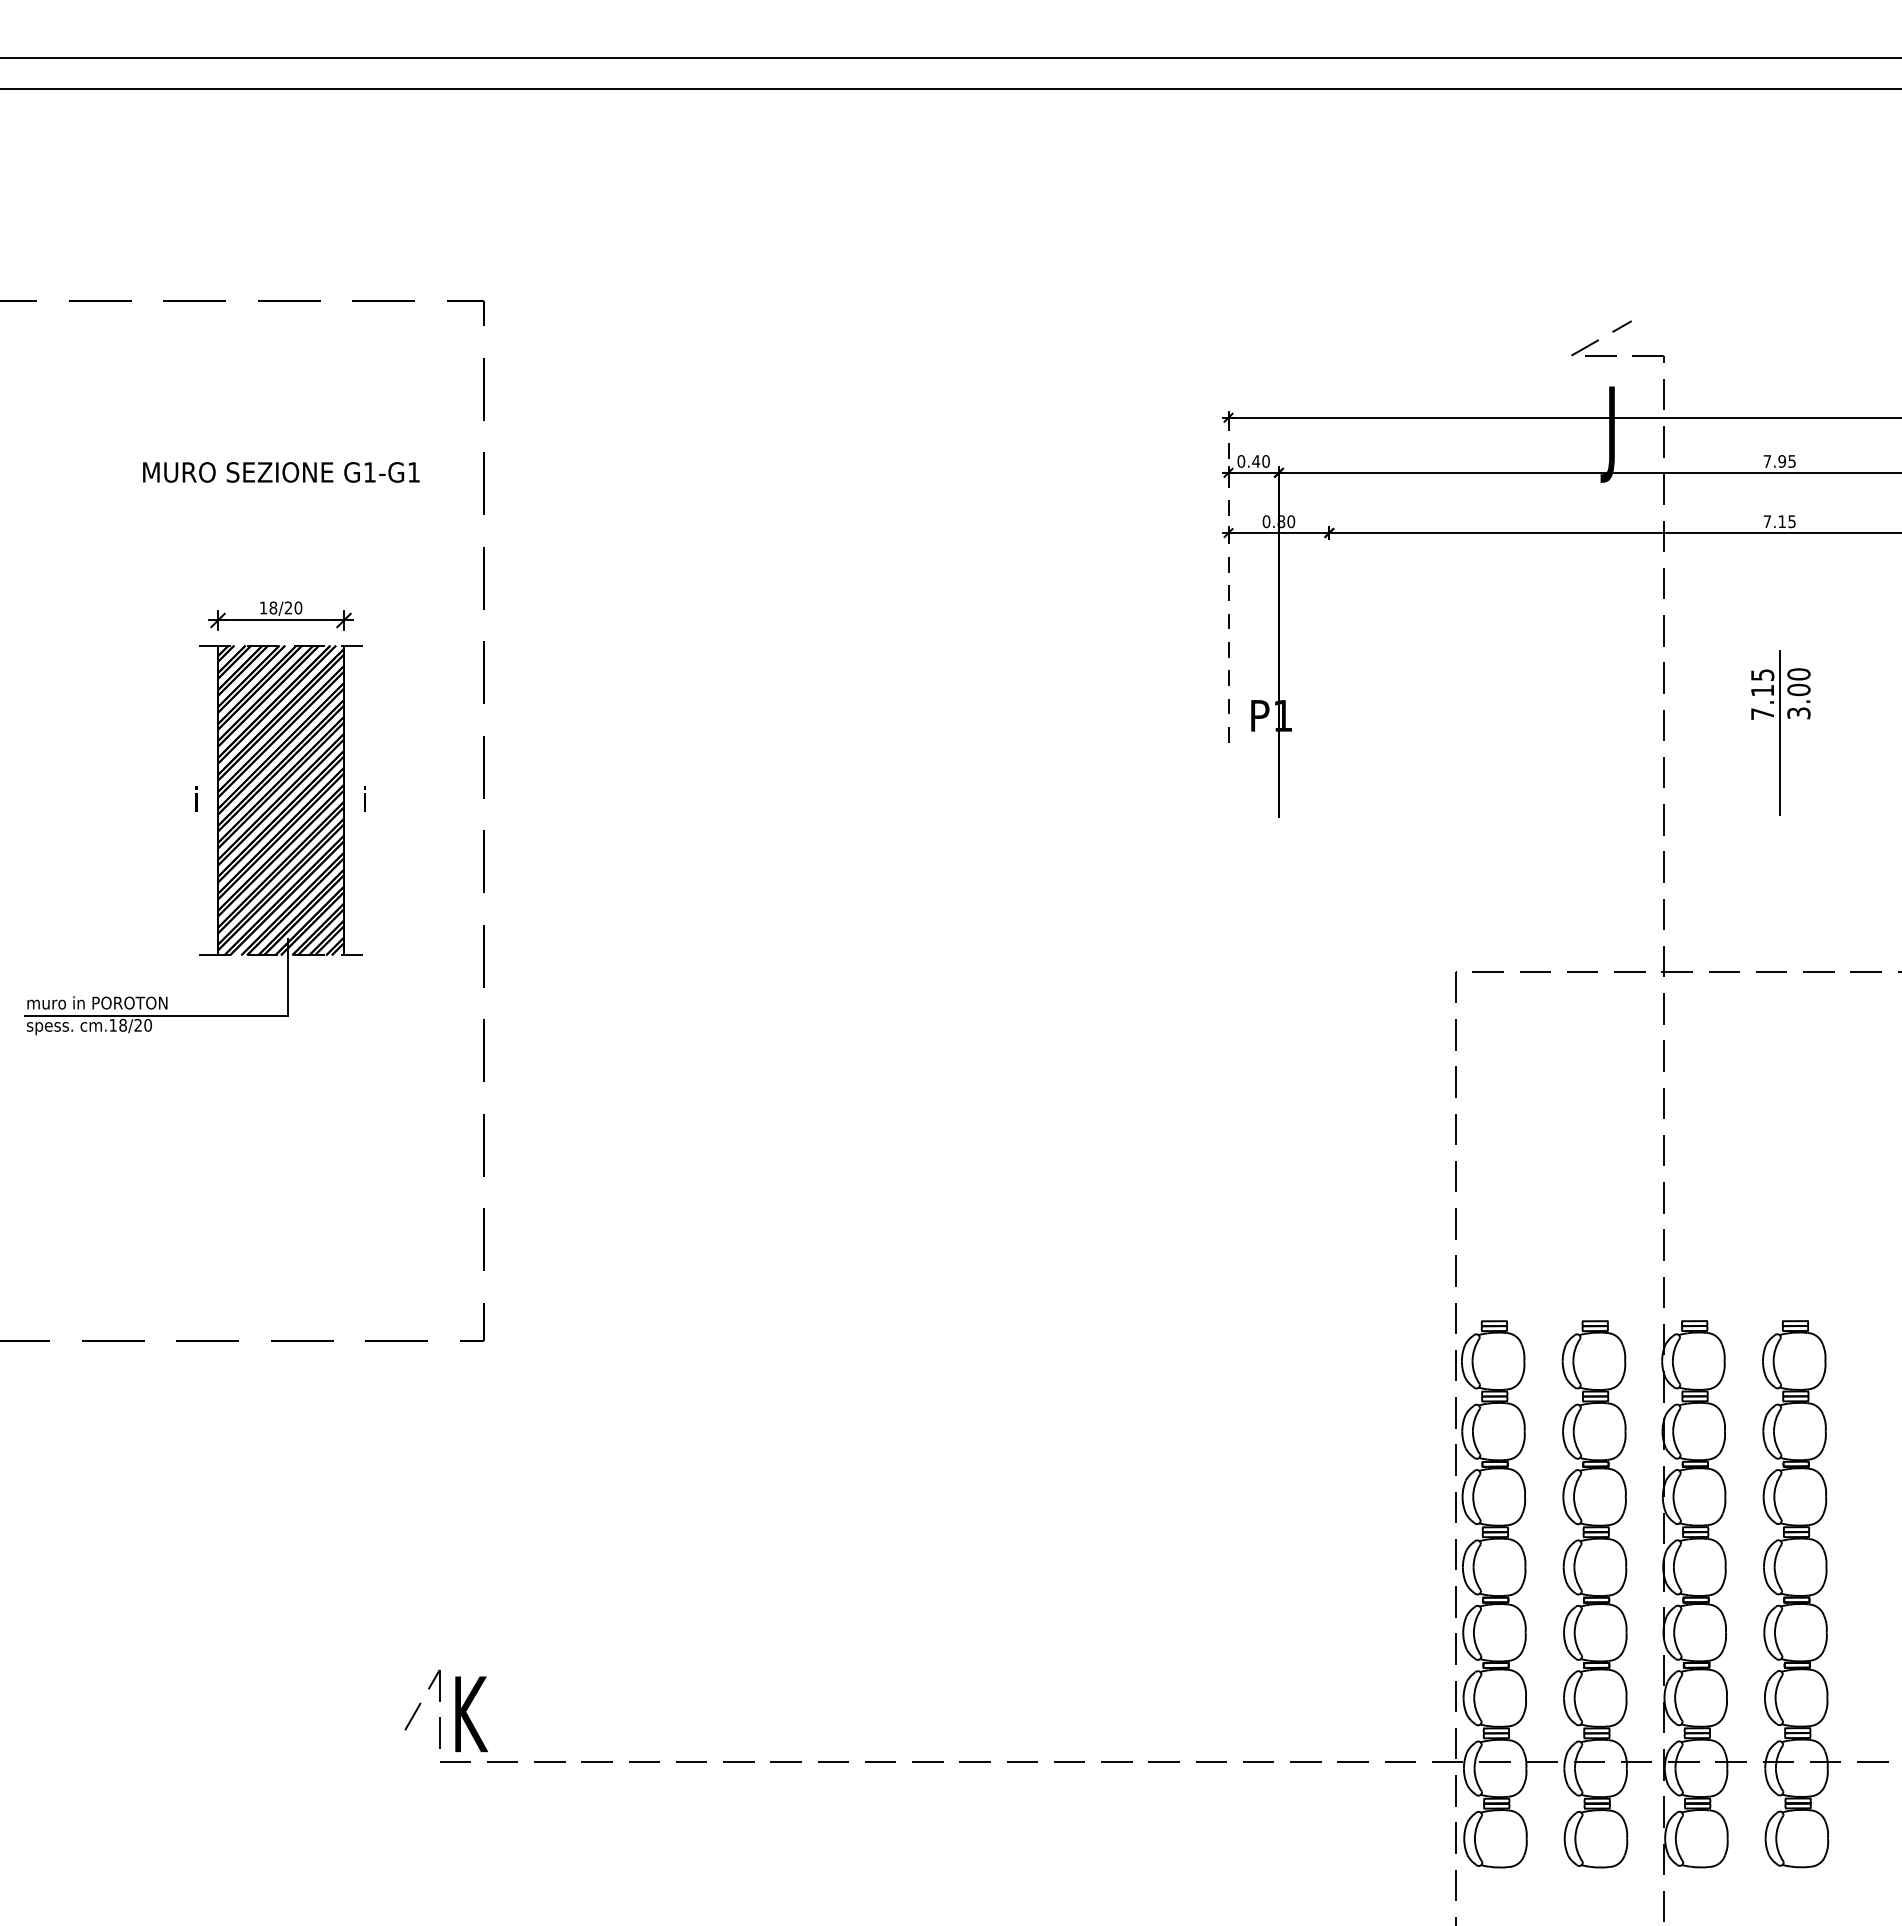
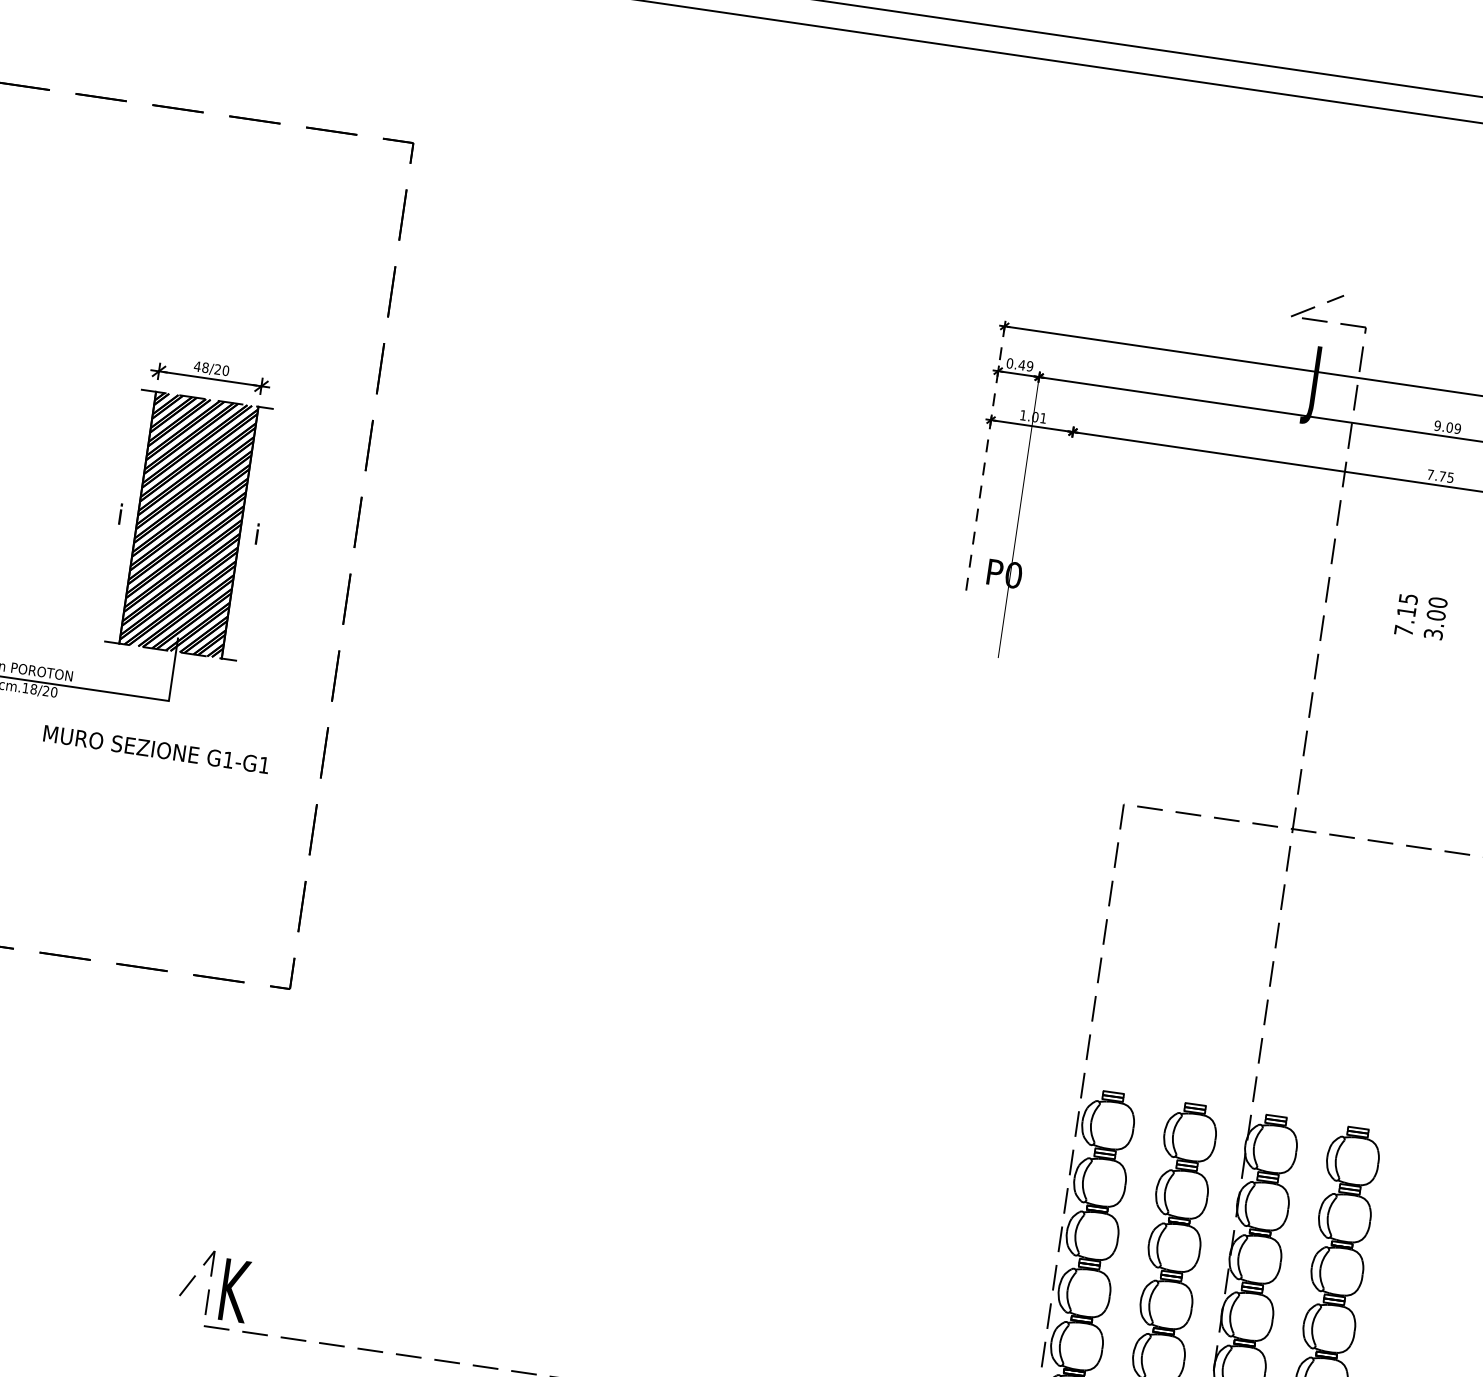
text: (1265, 461) -> (1029, 366), 0.40 -> 0.49
text: (1779, 461) -> (1447, 427), 7.95 -> 9.09
text: (281, 472) -> (156, 749), moved
text: (1278, 521) -> (1033, 416), 0.80 -> 1.01
text: (1781, 521) -> (1442, 476), 7.15 -> 7.75
text: (263, 607) -> (197, 366), 18/20 -> 48/20
text: (1282, 715) -> (1013, 574), P1 -> P0
line: (1779, 732) -> (1415, 647), removed

